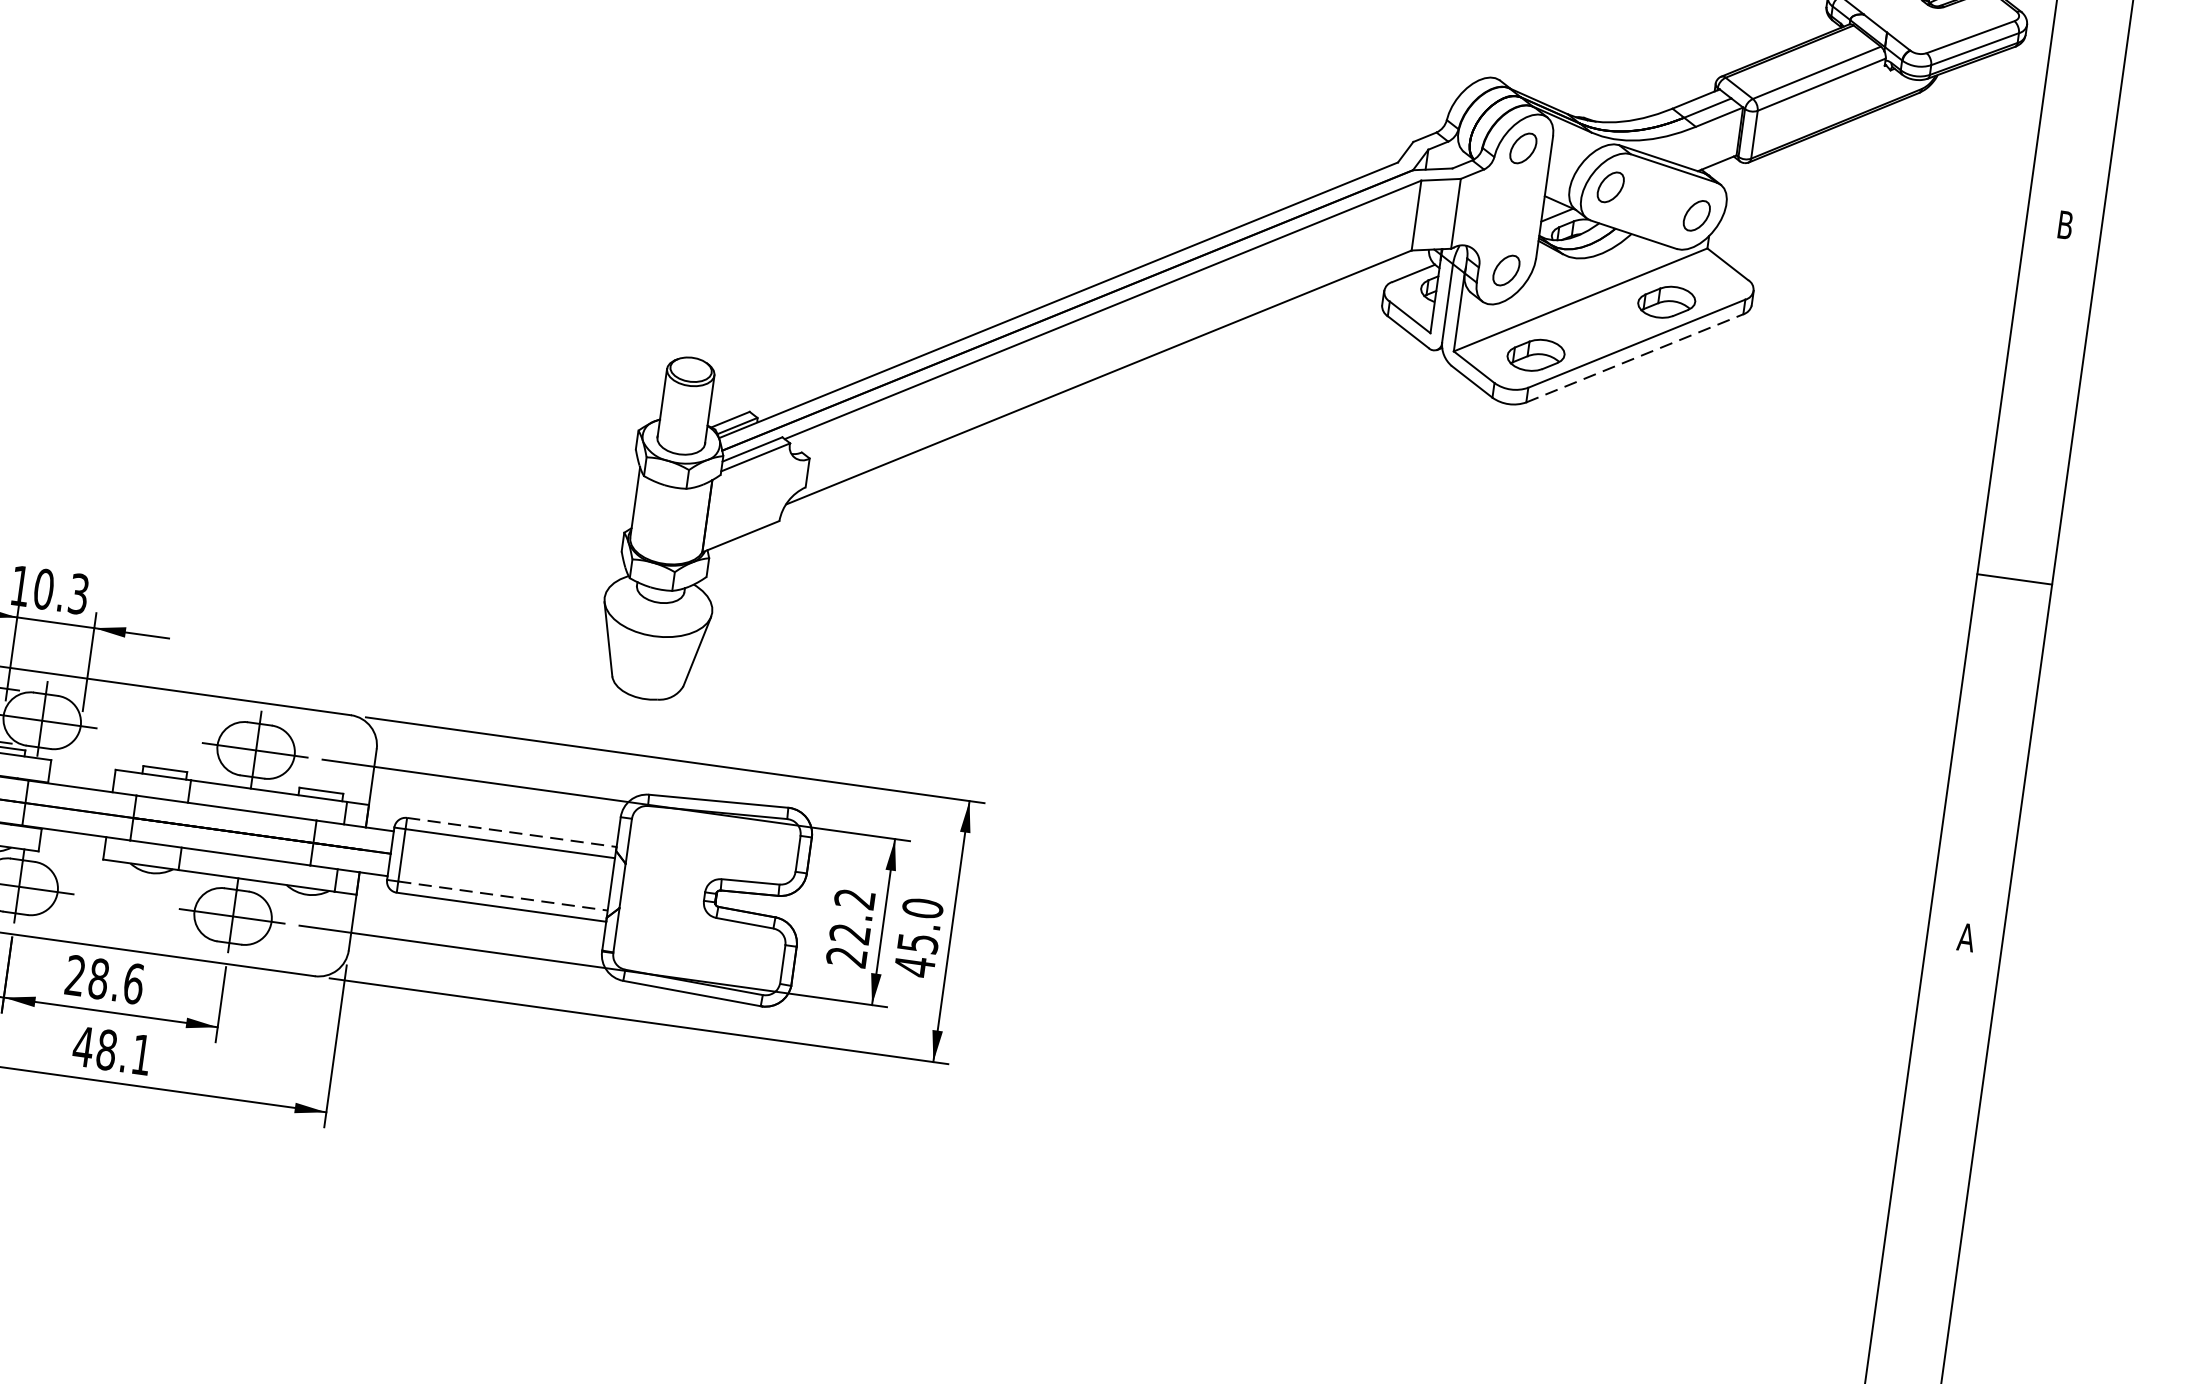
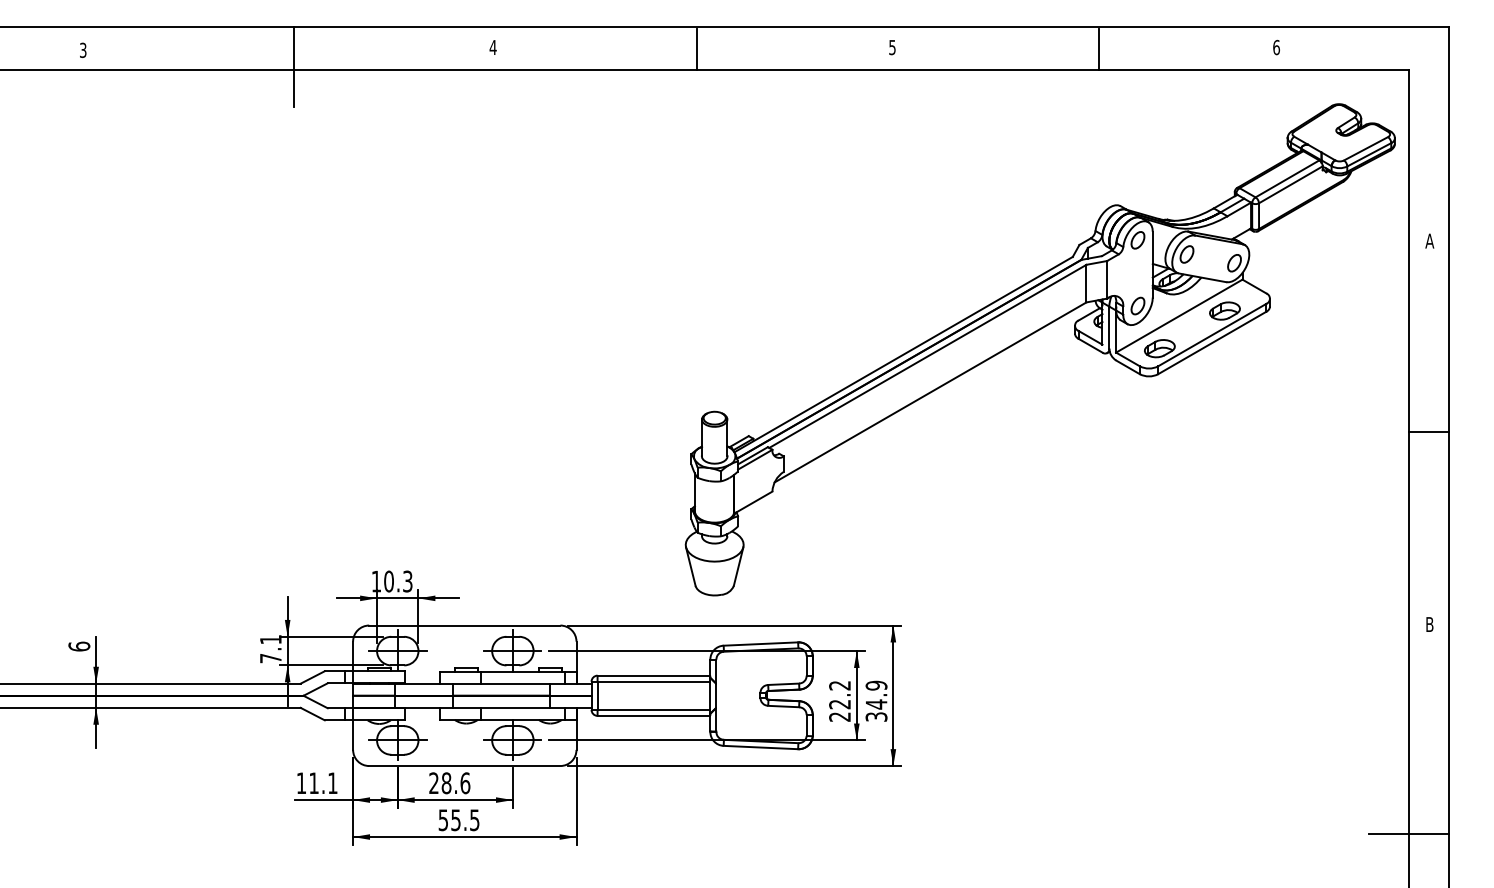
text: (2064, 223) -> (1429, 240), B -> A
line: (1635, 357) -> (1212, 342), dashed -> solid
line: (512, 832) -> (654, 675), dashed -> solid
line: (504, 895) -> (654, 709), dashed -> solid
text: (918, 937) -> (876, 701), 45.0 -> 34.9
text: (1965, 937) -> (1429, 624), A -> B
text: (111, 1051) -> (458, 820), 48.1 -> 55.5
line: (1872, 1322) -> (1408, 834), added

